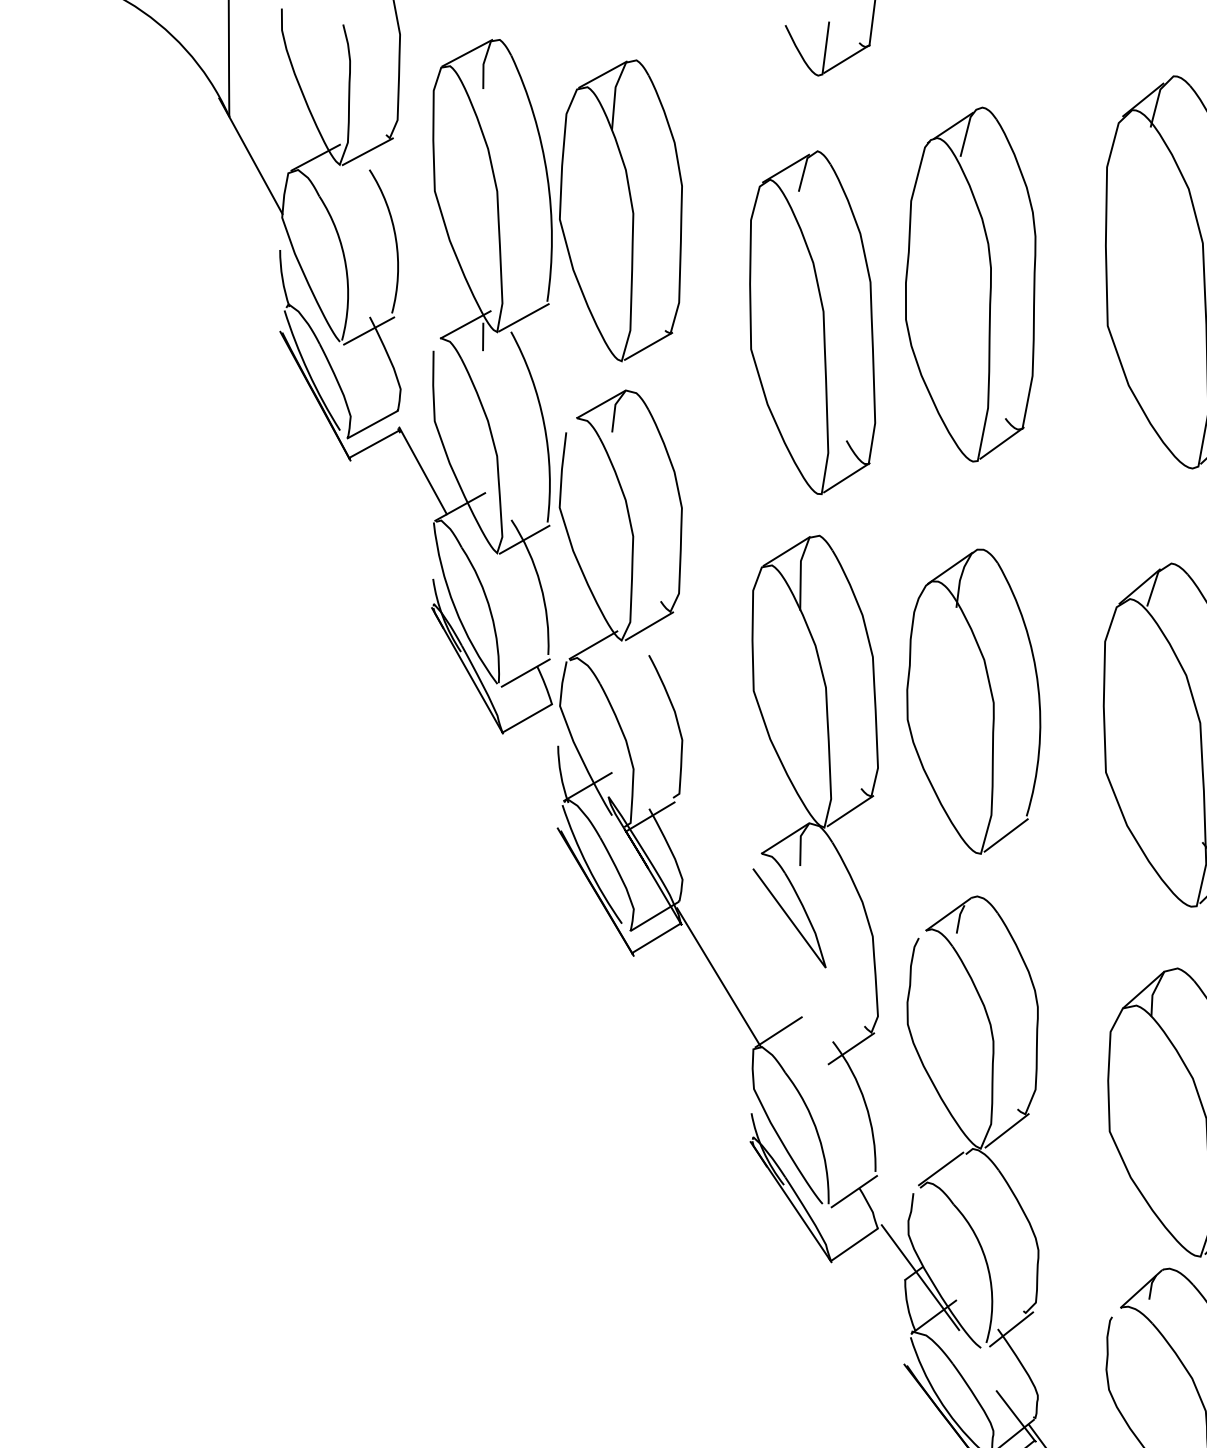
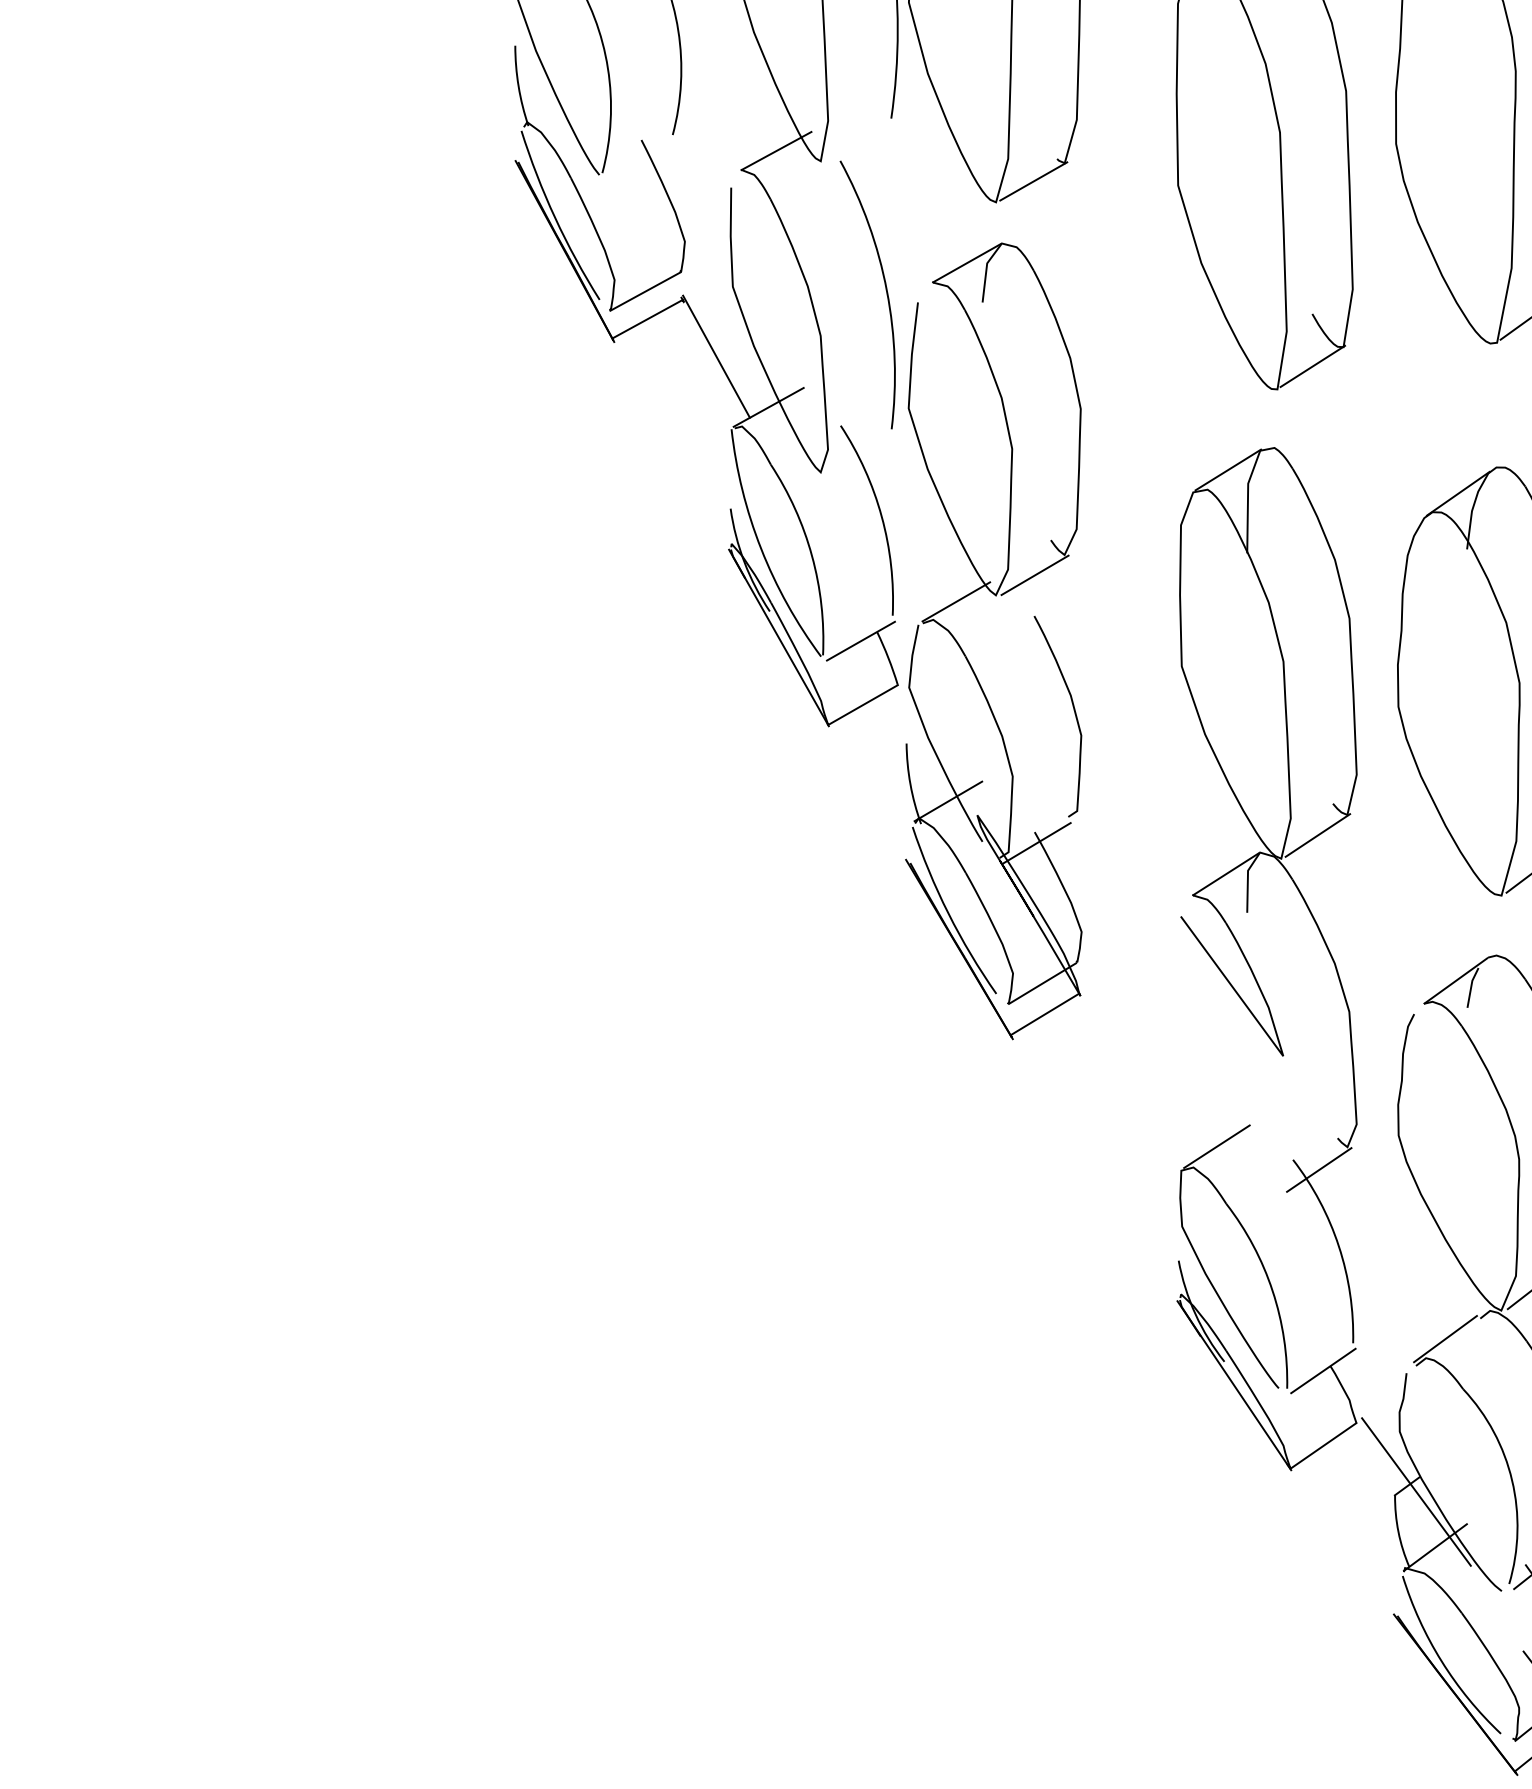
line: (523, 317) -> (857, 140), removed
line: (369, 330) -> (641, 159), removed
line: (483, 336) -> (801, 167), removed
line: (524, 539) -> (859, 453), removed
line: (719, 977) -> (1133, 1069), removed

